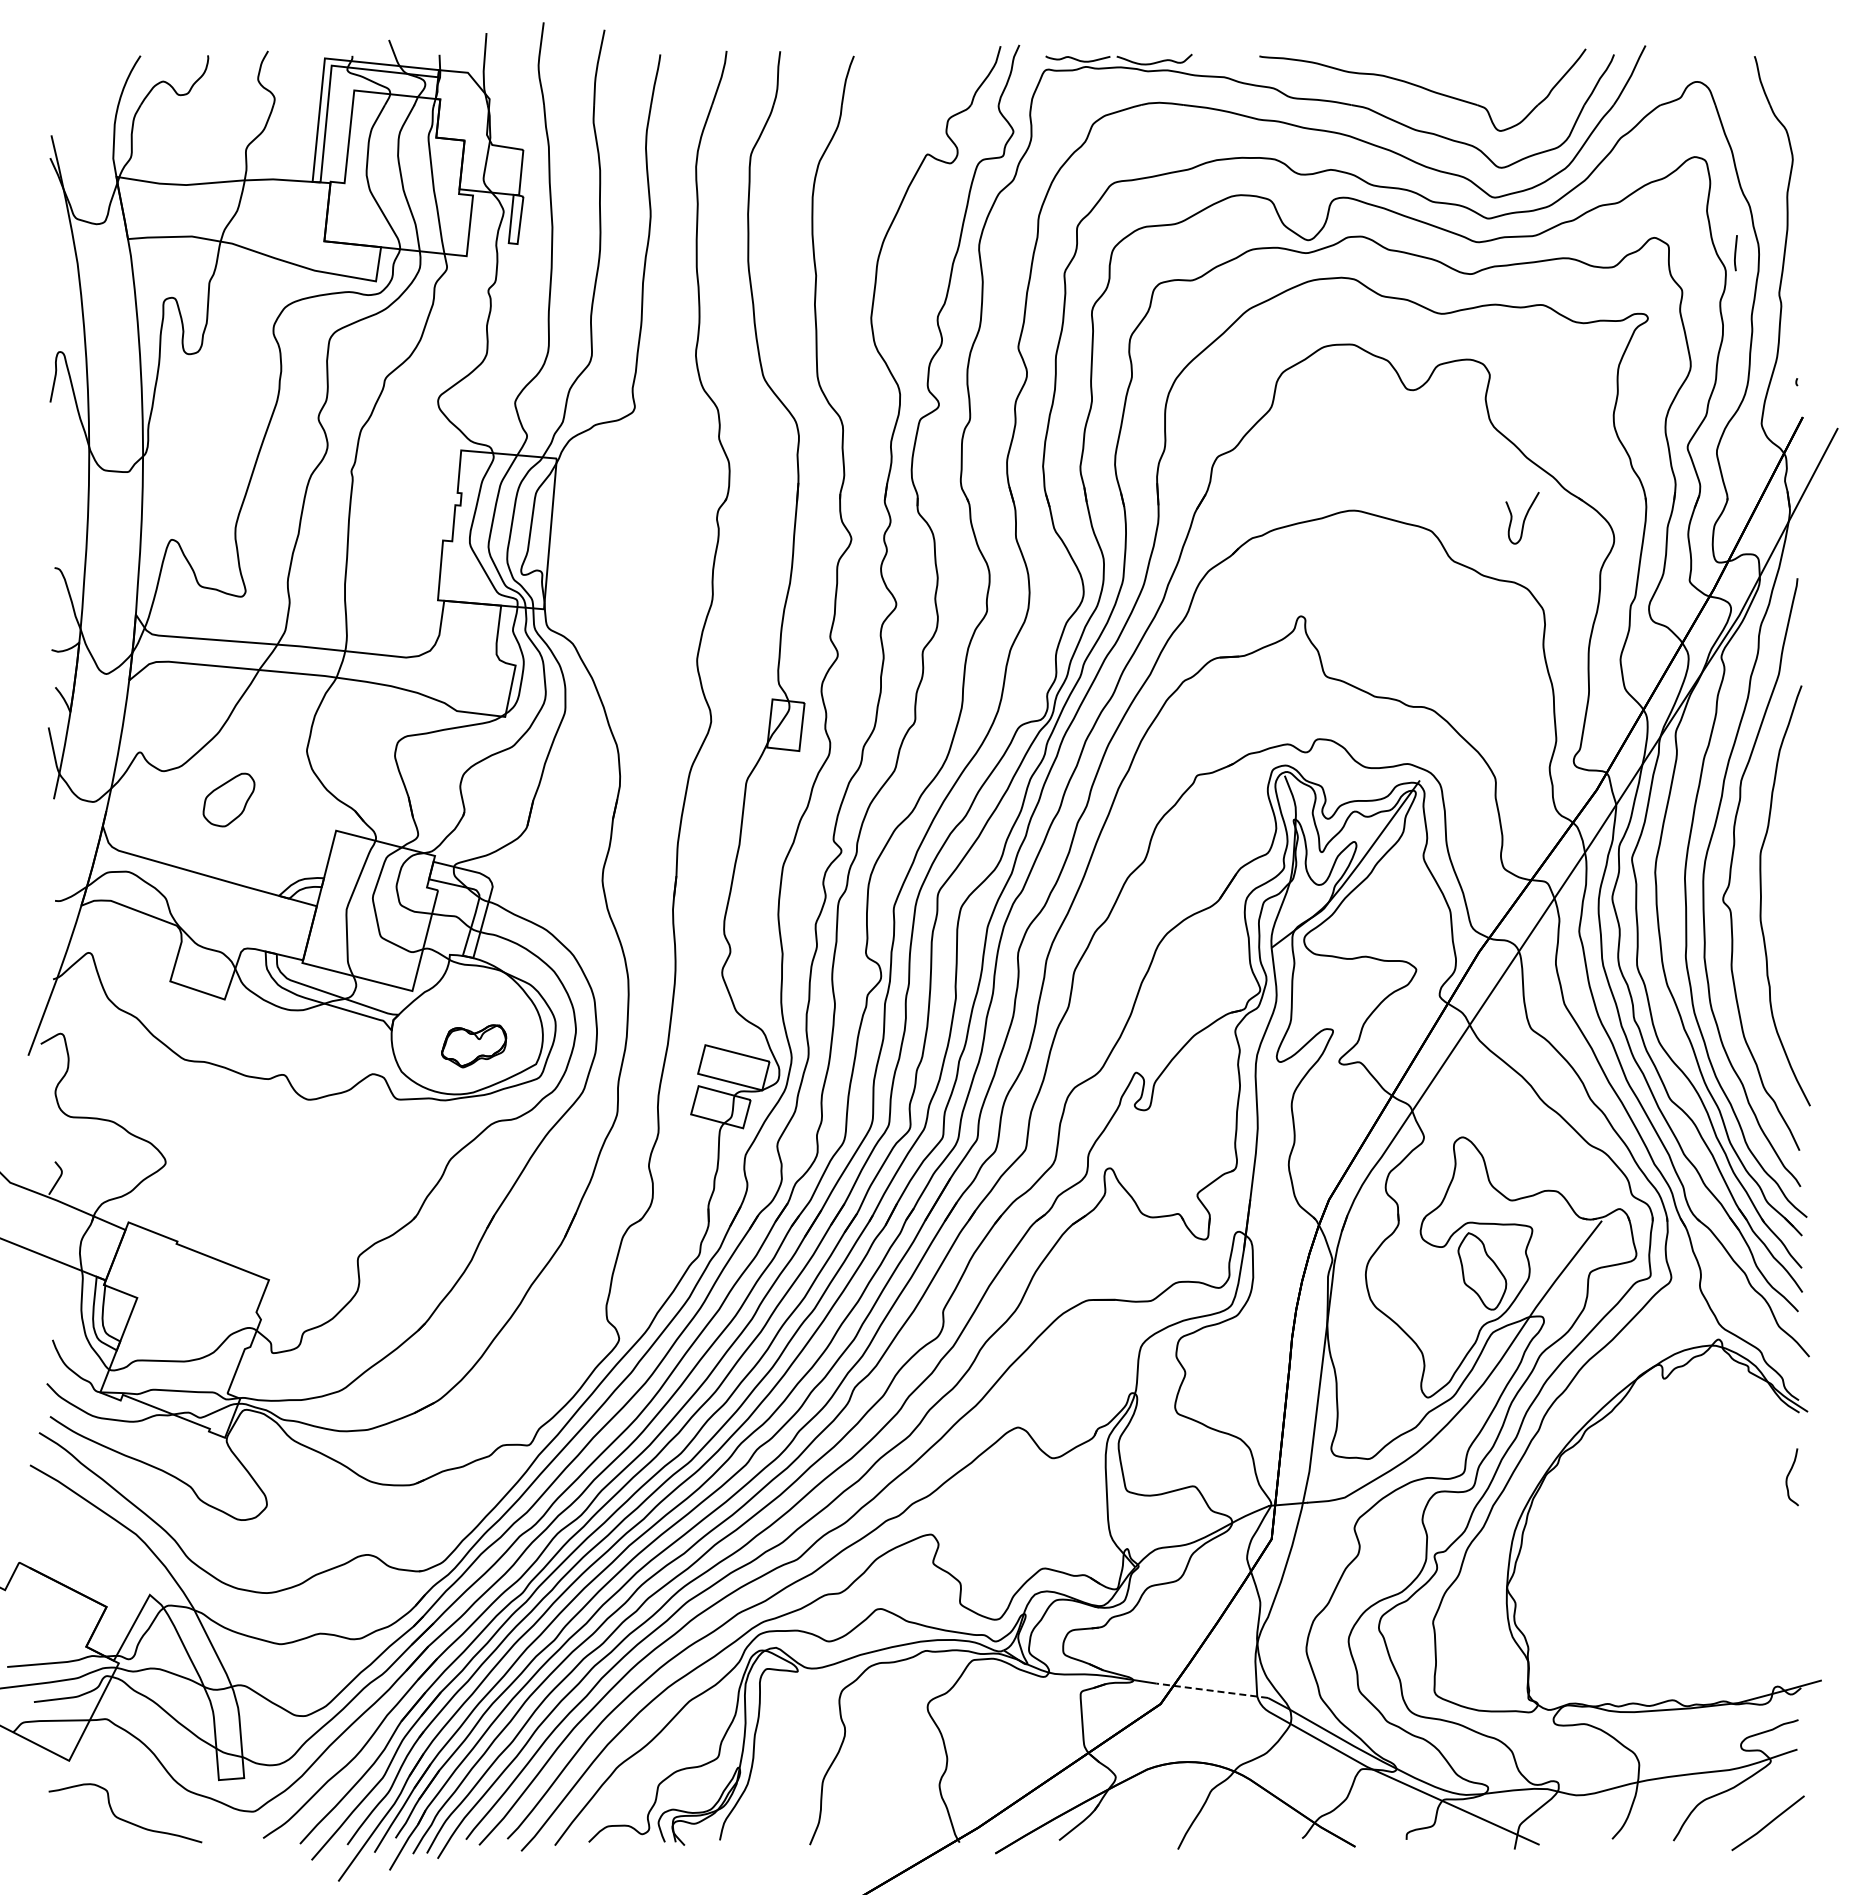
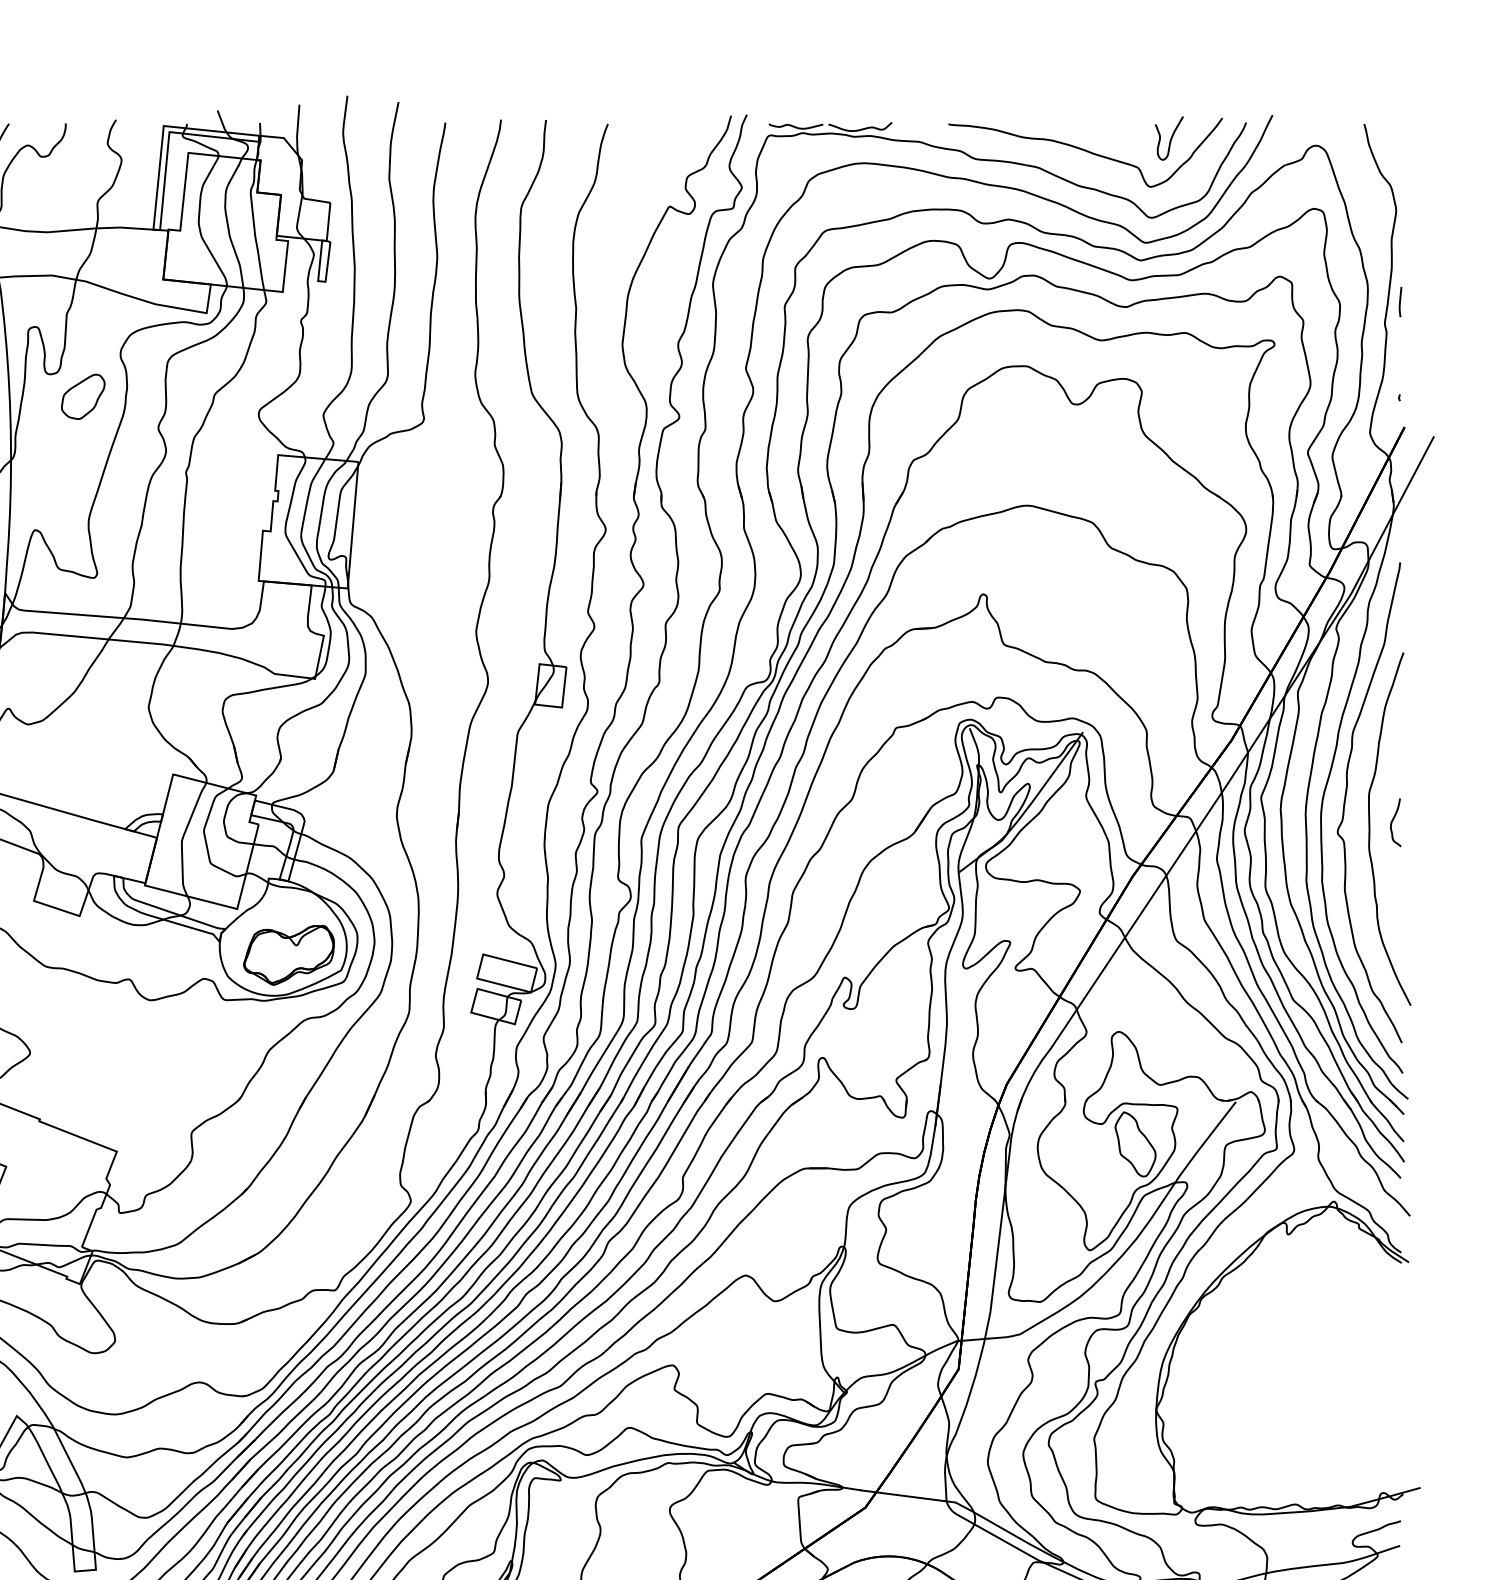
line: (1735, 253) -> (1400, 302), moved
curve: (1524, 517) -> (1170, 137), moved
part: (228, 799) -> (82, 396), moved
part: (473, 1046) -> (288, 955), size x1.67
curve: (1788, 1477) -> (1392, 822), moved
line: (1211, 1690) -> (908, 1496), dashed -> solid

